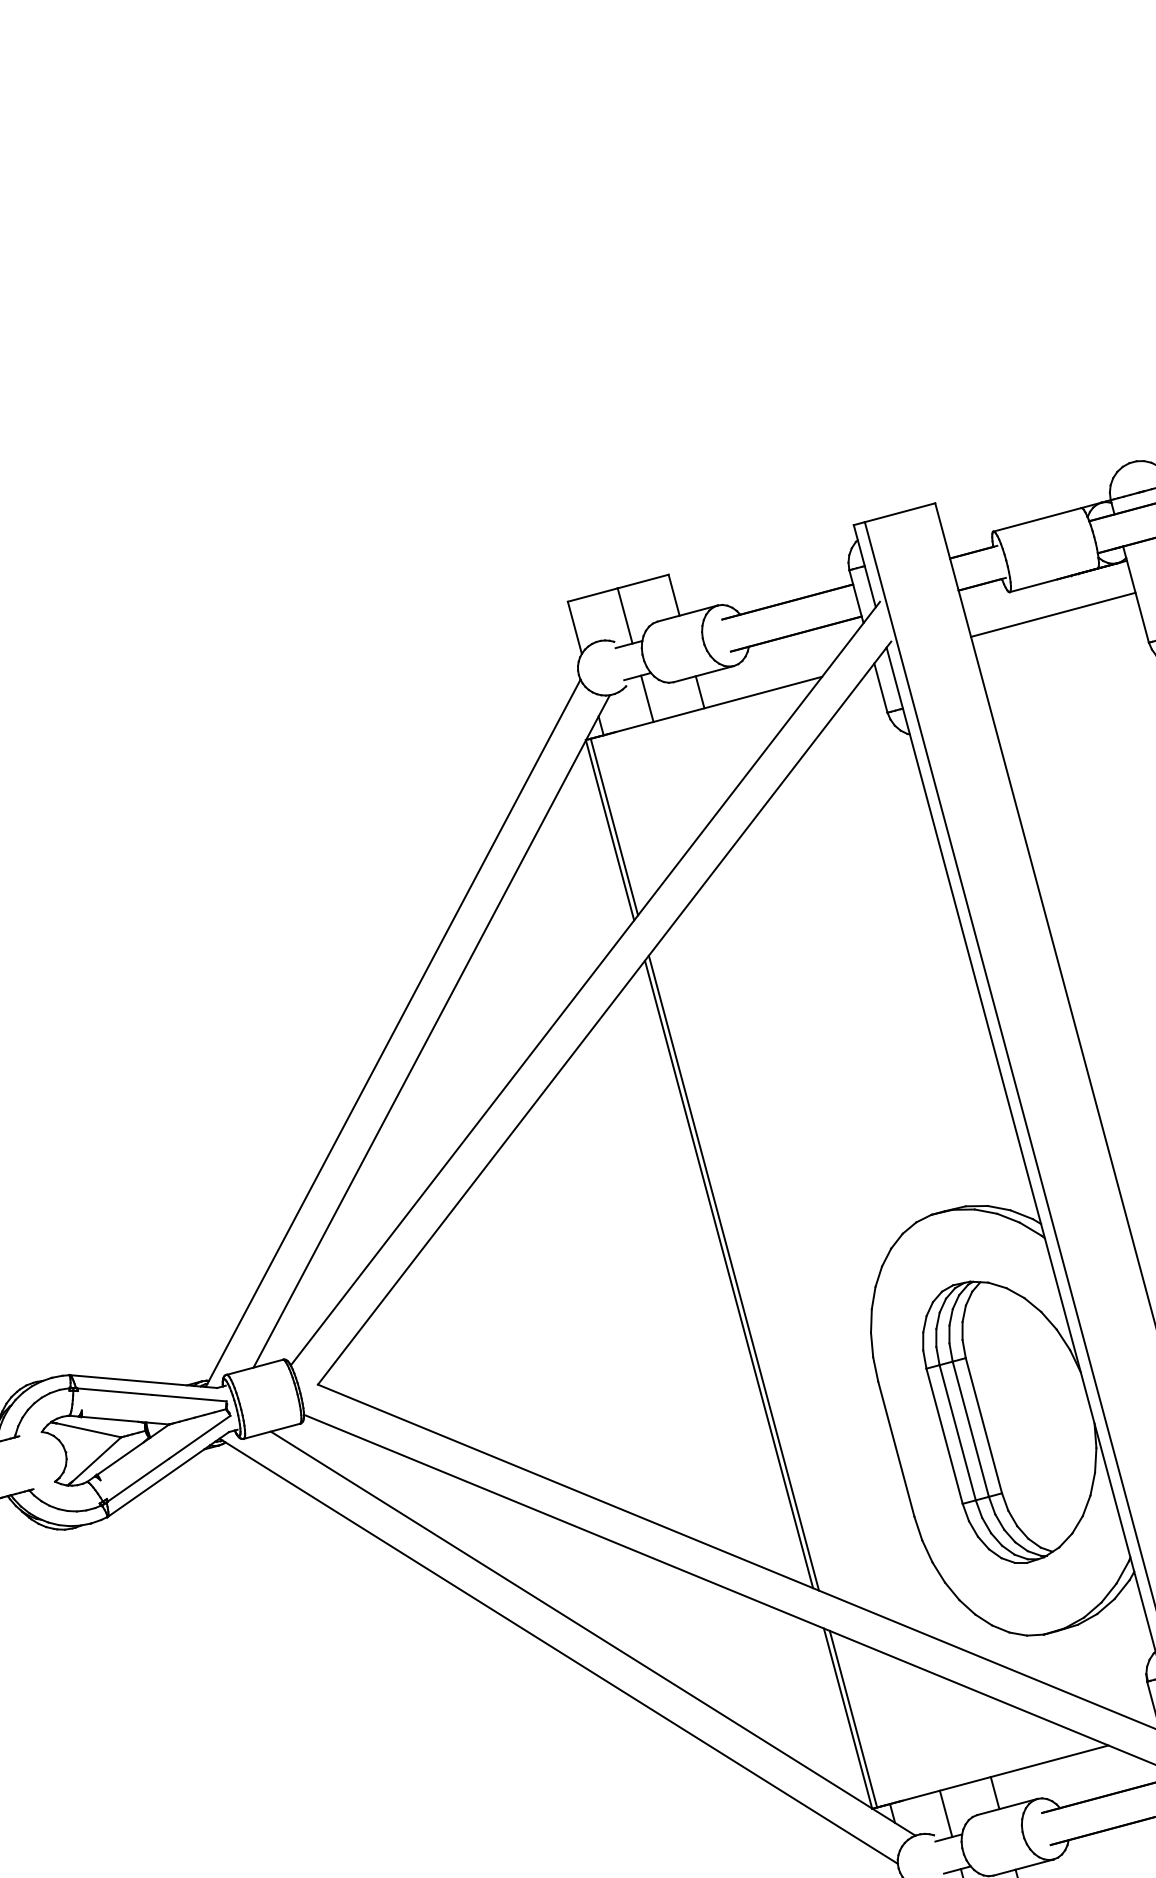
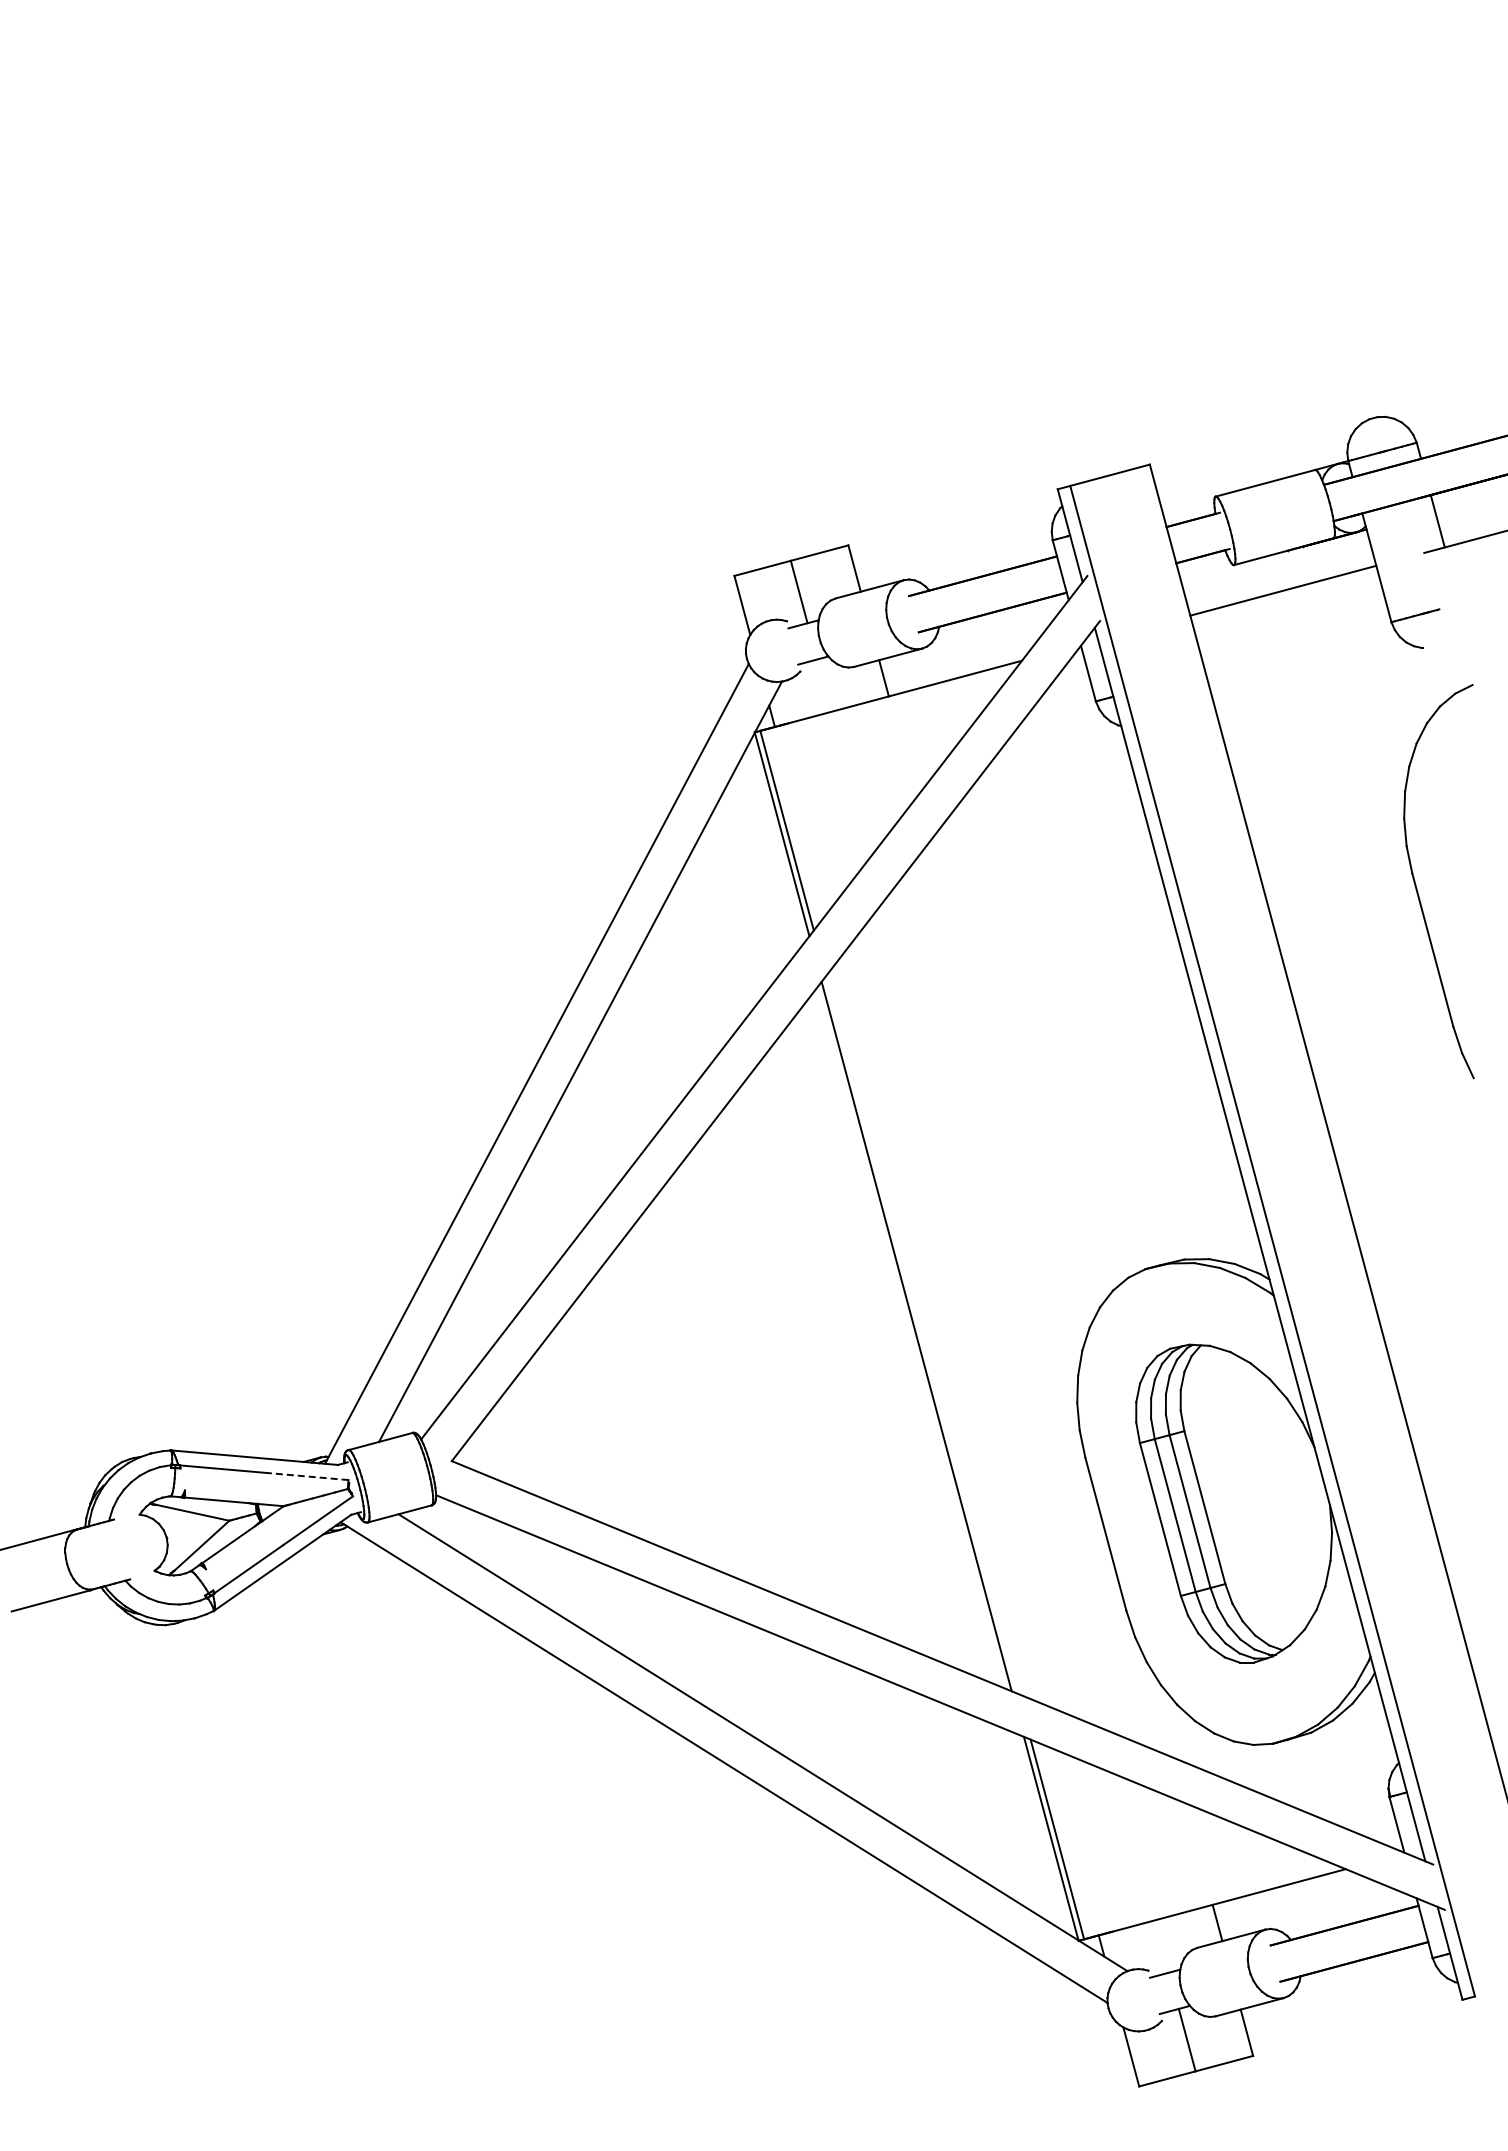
line: (647, 698) -> (824, 685), removed
line: (734, 1273) -> (922, 1335), removed
line: (188, 1398) -> (305, 1476), solid -> dashed
line: (946, 1813) -> (1162, 1946), removed

